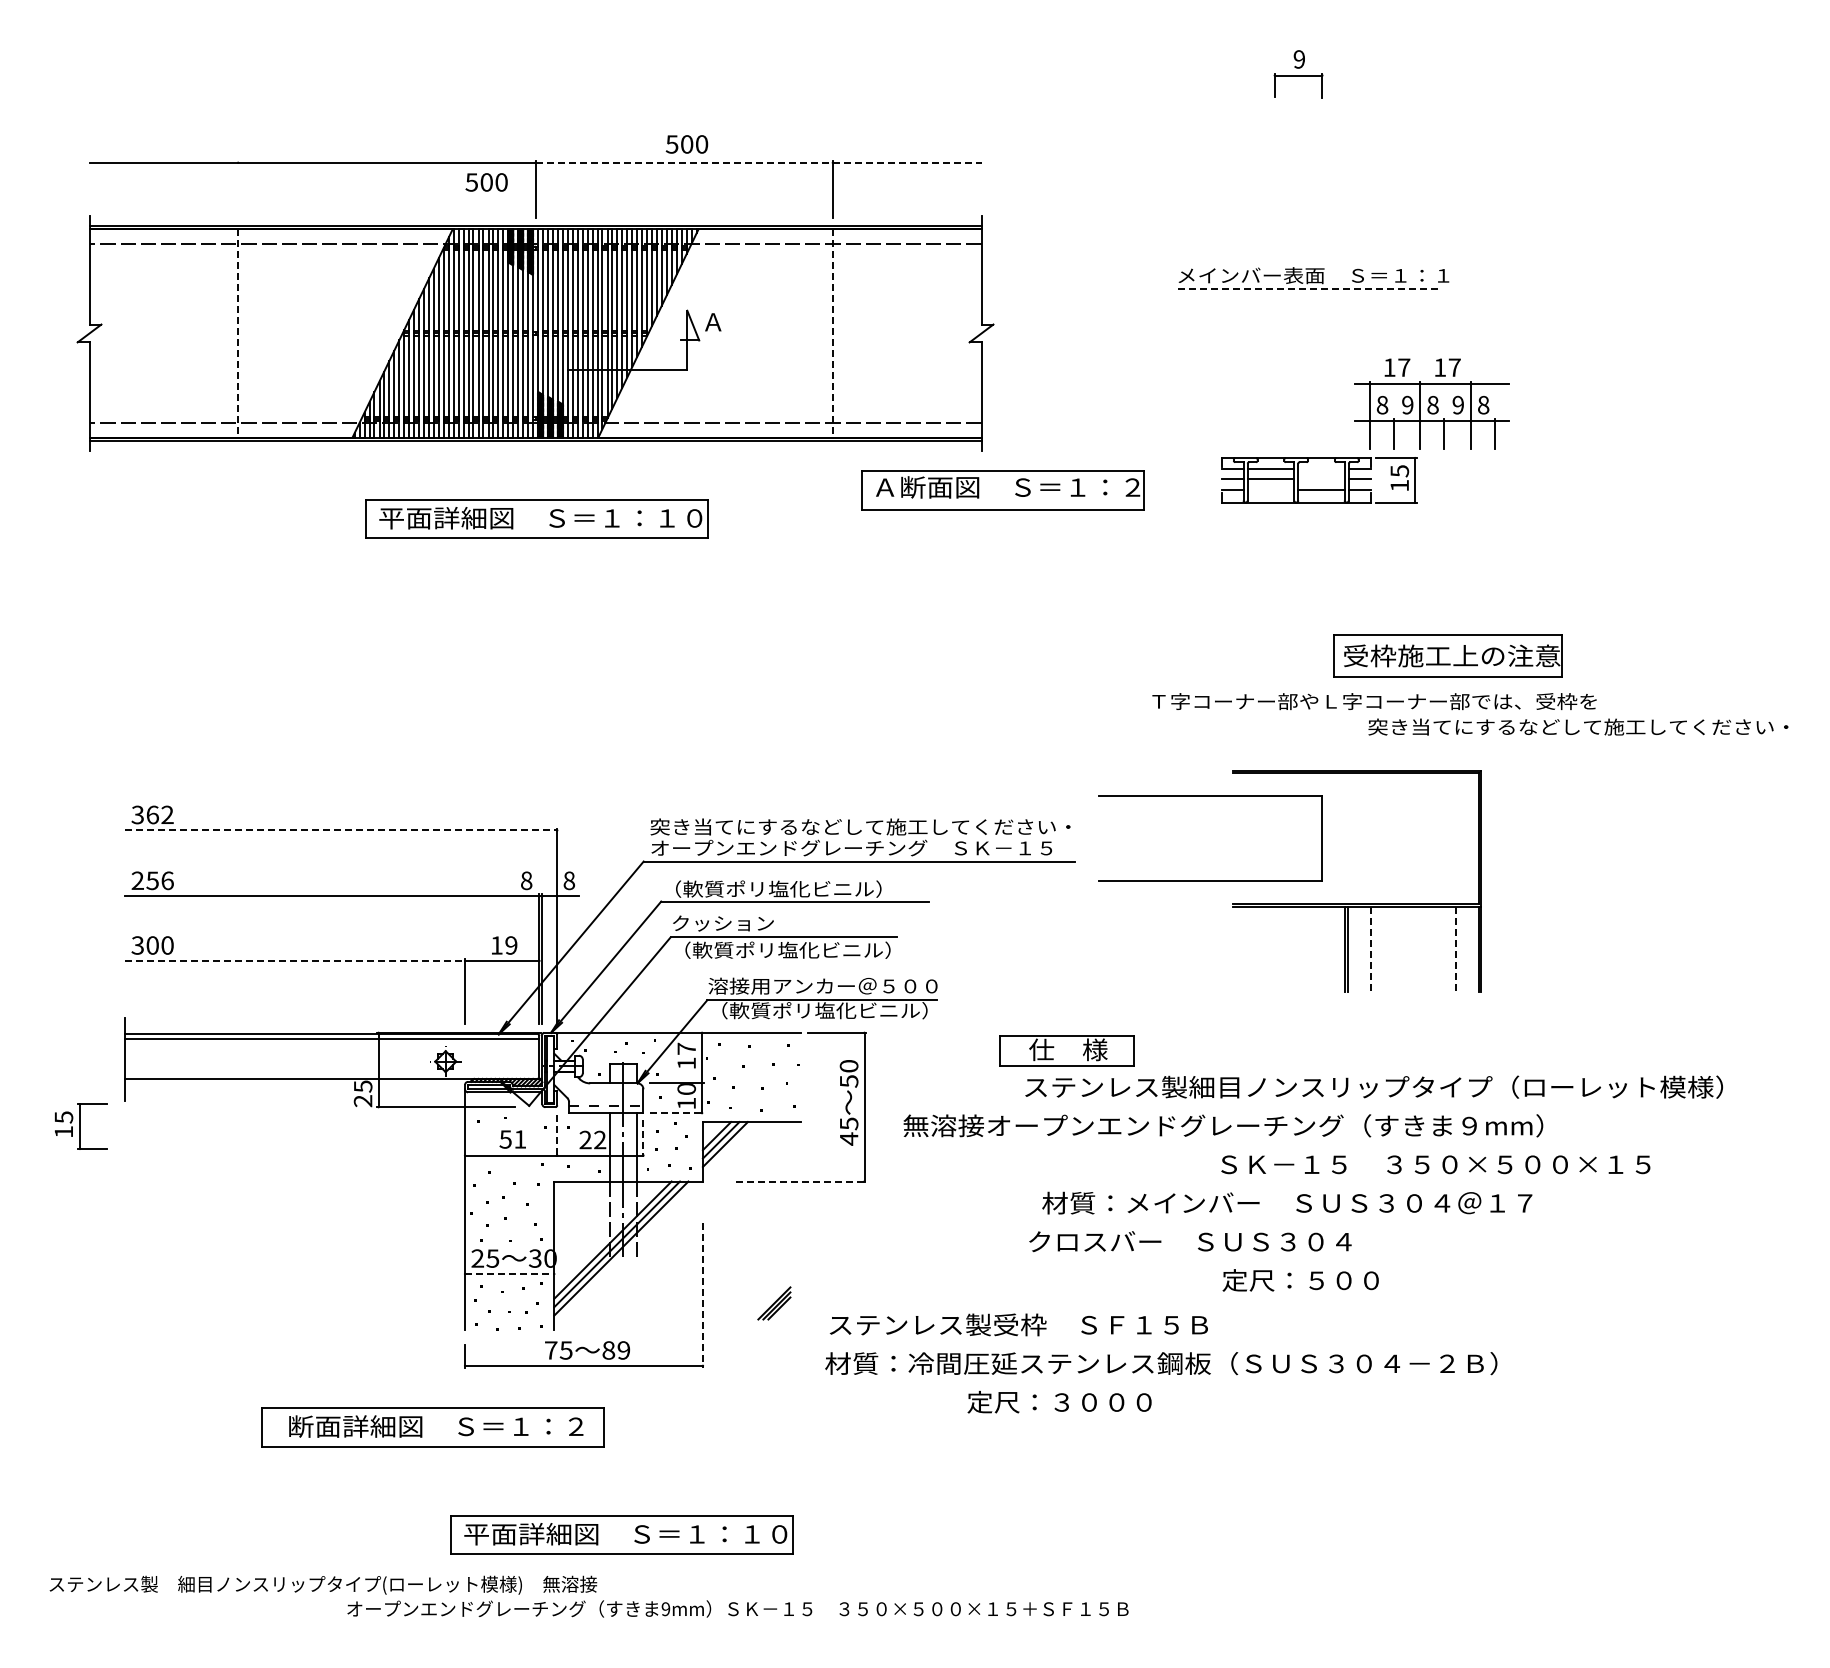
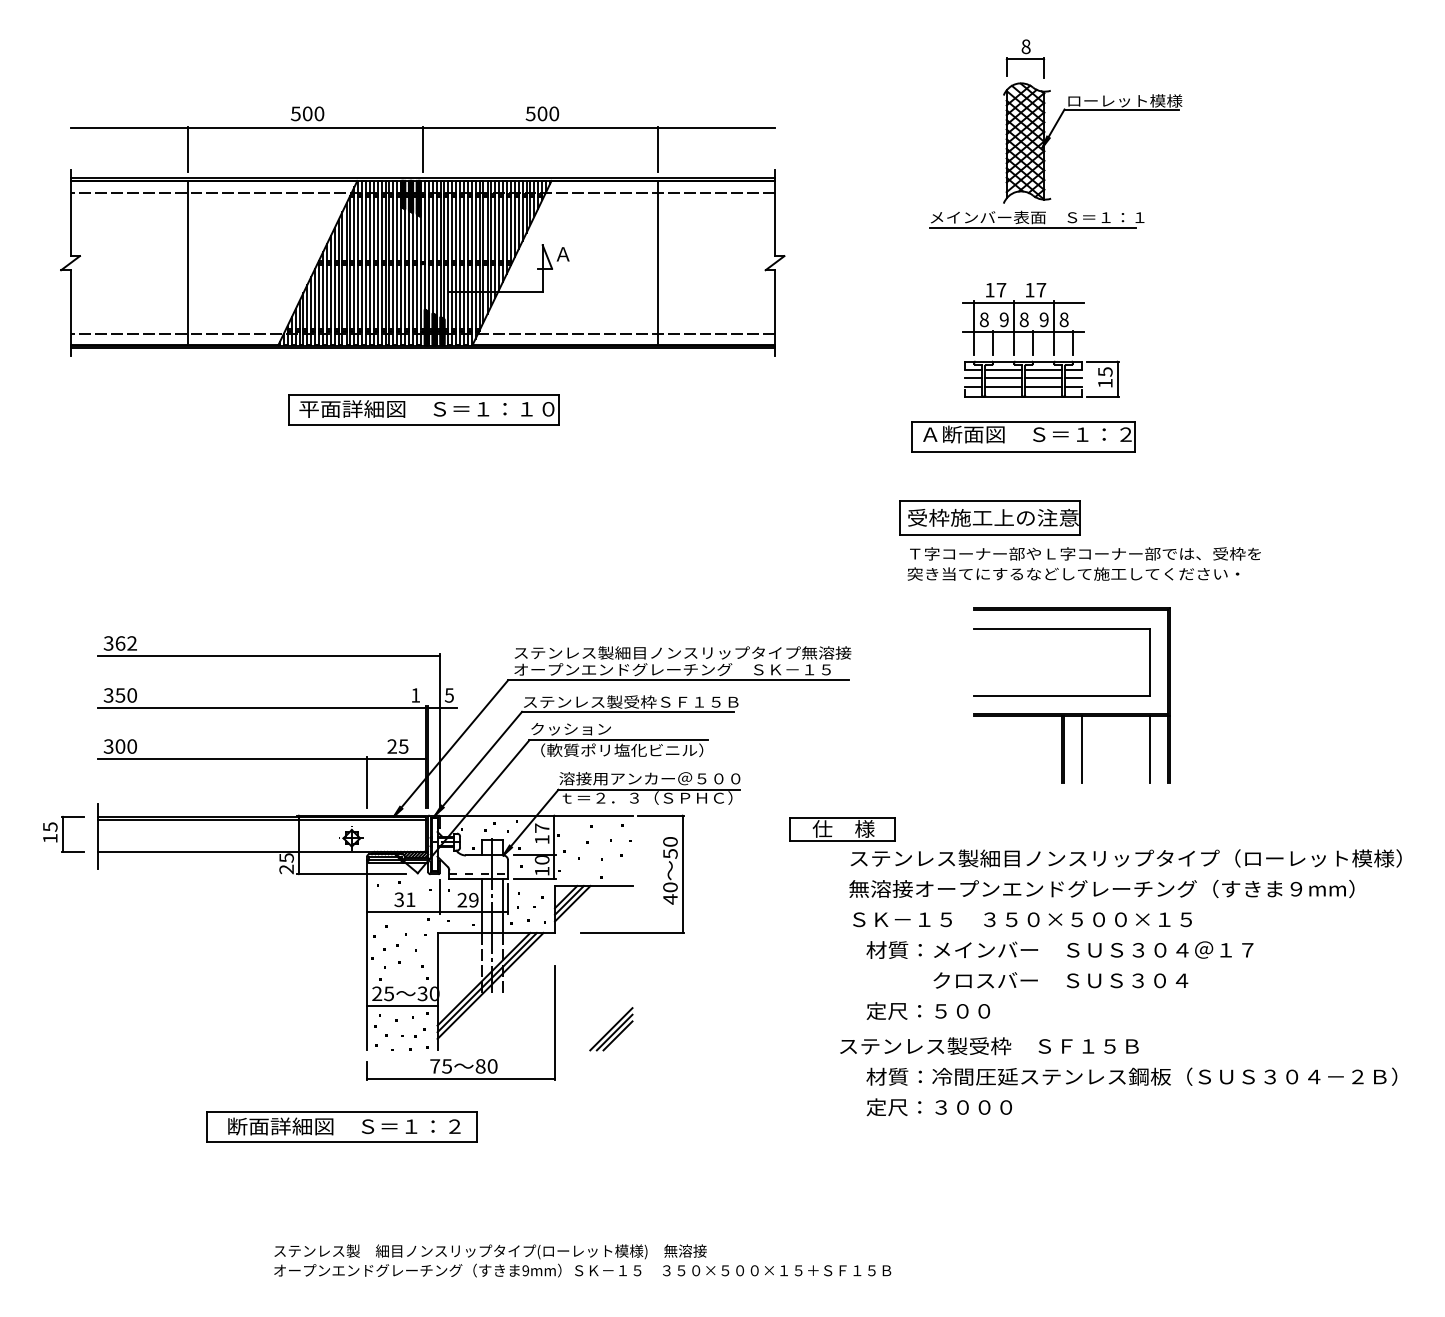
text: (1299, 59) -> (1026, 46), 9 -> 8
part: (1383, 139) -> (1092, 109), added
line: (758, 162) -> (598, 128), dashed -> solid
text: (486, 182) -> (307, 113), moved
line: (238, 189) -> (188, 149), added
line: (1308, 289) -> (1033, 228), dashed -> solid
line: (238, 333) -> (188, 263), dashed -> solid
line: (832, 333) -> (657, 263), dashed -> solid
part: (1431, 403) -> (1023, 318), moved
line: (1321, 469) -> (1043, 370), added
line: (1321, 479) -> (1043, 378), added
line: (1270, 489) -> (1003, 386), added
part: (1002, 490) -> (1023, 436), moved
part: (1447, 655) -> (989, 517), moved
text: (1578, 726) -> (1073, 573), moved
part: (1210, 796) -> (1061, 628), moved
text: (864, 826) -> (682, 652), 突き当てにするなどして施工してください・ -> ステンレス製細目ノンスリップタイプ無溶接
line: (341, 830) -> (269, 655), dashed -> solid
text: (152, 880) -> (120, 695), 256 -> 350
text: (526, 880) -> (415, 695), 8 -> 1
text: (569, 880) -> (449, 695), 8 -> 5
text: (799, 888) -> (631, 701), （軟質ポリ塩化ビニル） -> ステンレス製受枠ＳＦ１５Ｂ
text: (503, 945) -> (397, 746), 19 -> 25
line: (1370, 949) -> (1082, 749), dashed -> solid
line: (1455, 949) -> (1149, 749), dashed -> solid
line: (295, 960) -> (233, 758), dashed -> solid
text: (815, 1010) -> (643, 797), （軟質ポリ塩化ビニル） -> ｔ＝２．３（ＳＰＨＣ）
text: (1373, 1086) -> (1125, 857), moved
line: (677, 1113) -> (534, 879), dashed -> solid
text: (848, 1123) -> (669, 887), 45 -> 40
text: (1223, 1125) -> (1101, 888), moved
part: (81, 1126) -> (64, 834), moved
line: (557, 1136) -> (440, 897), dashed -> solid
line: (643, 1138) -> (508, 898), dashed -> solid
text: (505, 1139) -> (399, 899), 51 -> 31
text: (600, 1140) -> (474, 900), 22 -> 29
text: (1435, 1164) -> (1022, 919), moved
line: (801, 1181) -> (632, 932), dashed -> solid
text: (1287, 1202) -> (1060, 949), moved
text: (1190, 1241) -> (1060, 980), moved
line: (509, 1274) -> (402, 1006), dashed -> solid
text: (1300, 1280) -> (928, 1011), moved
line: (702, 1295) -> (554, 1022), dashed -> solid
part: (774, 1303) -> (611, 1029), size x1.67
text: (1018, 1324) -> (989, 1045), moved
text: (623, 1350) -> (492, 1066), 89 -> 80
text: (1161, 1363) -> (1132, 1076), moved
text: (1059, 1401) -> (939, 1106), moved
part: (621, 1534) -> (490, 1211), removed
text: (323, 1584) -> (490, 1251), moved

